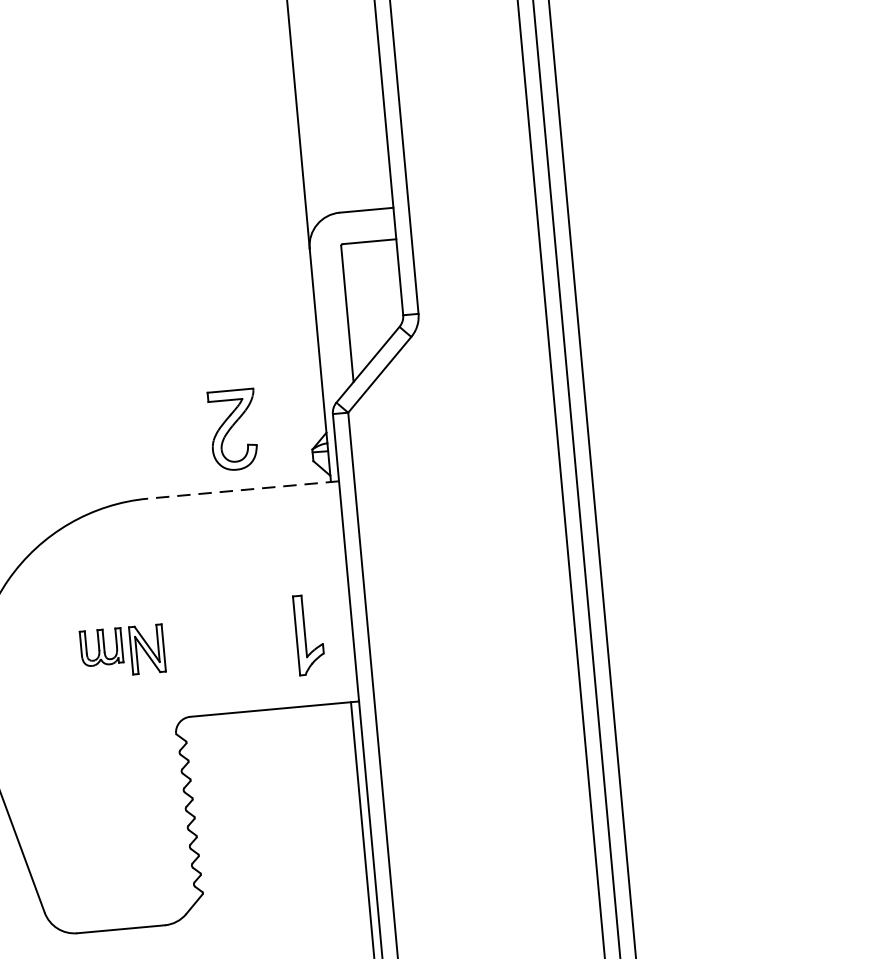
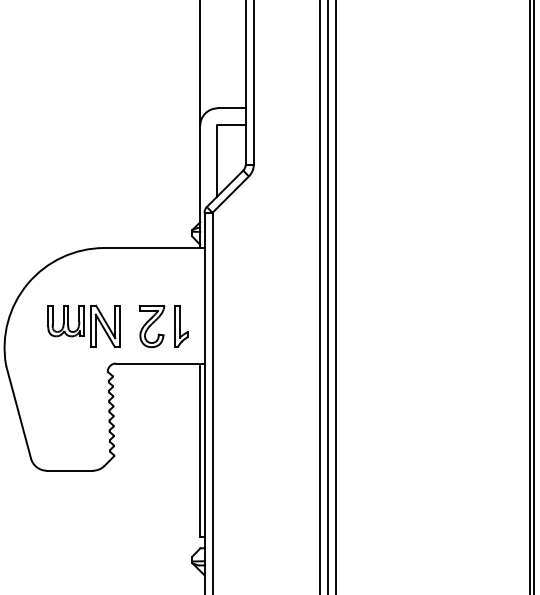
part: (234, 430) -> (152, 326), moved
line: (241, 491) -> (153, 248), dashed -> solid
part: (121, 651) -> (83, 326), size x1.67

